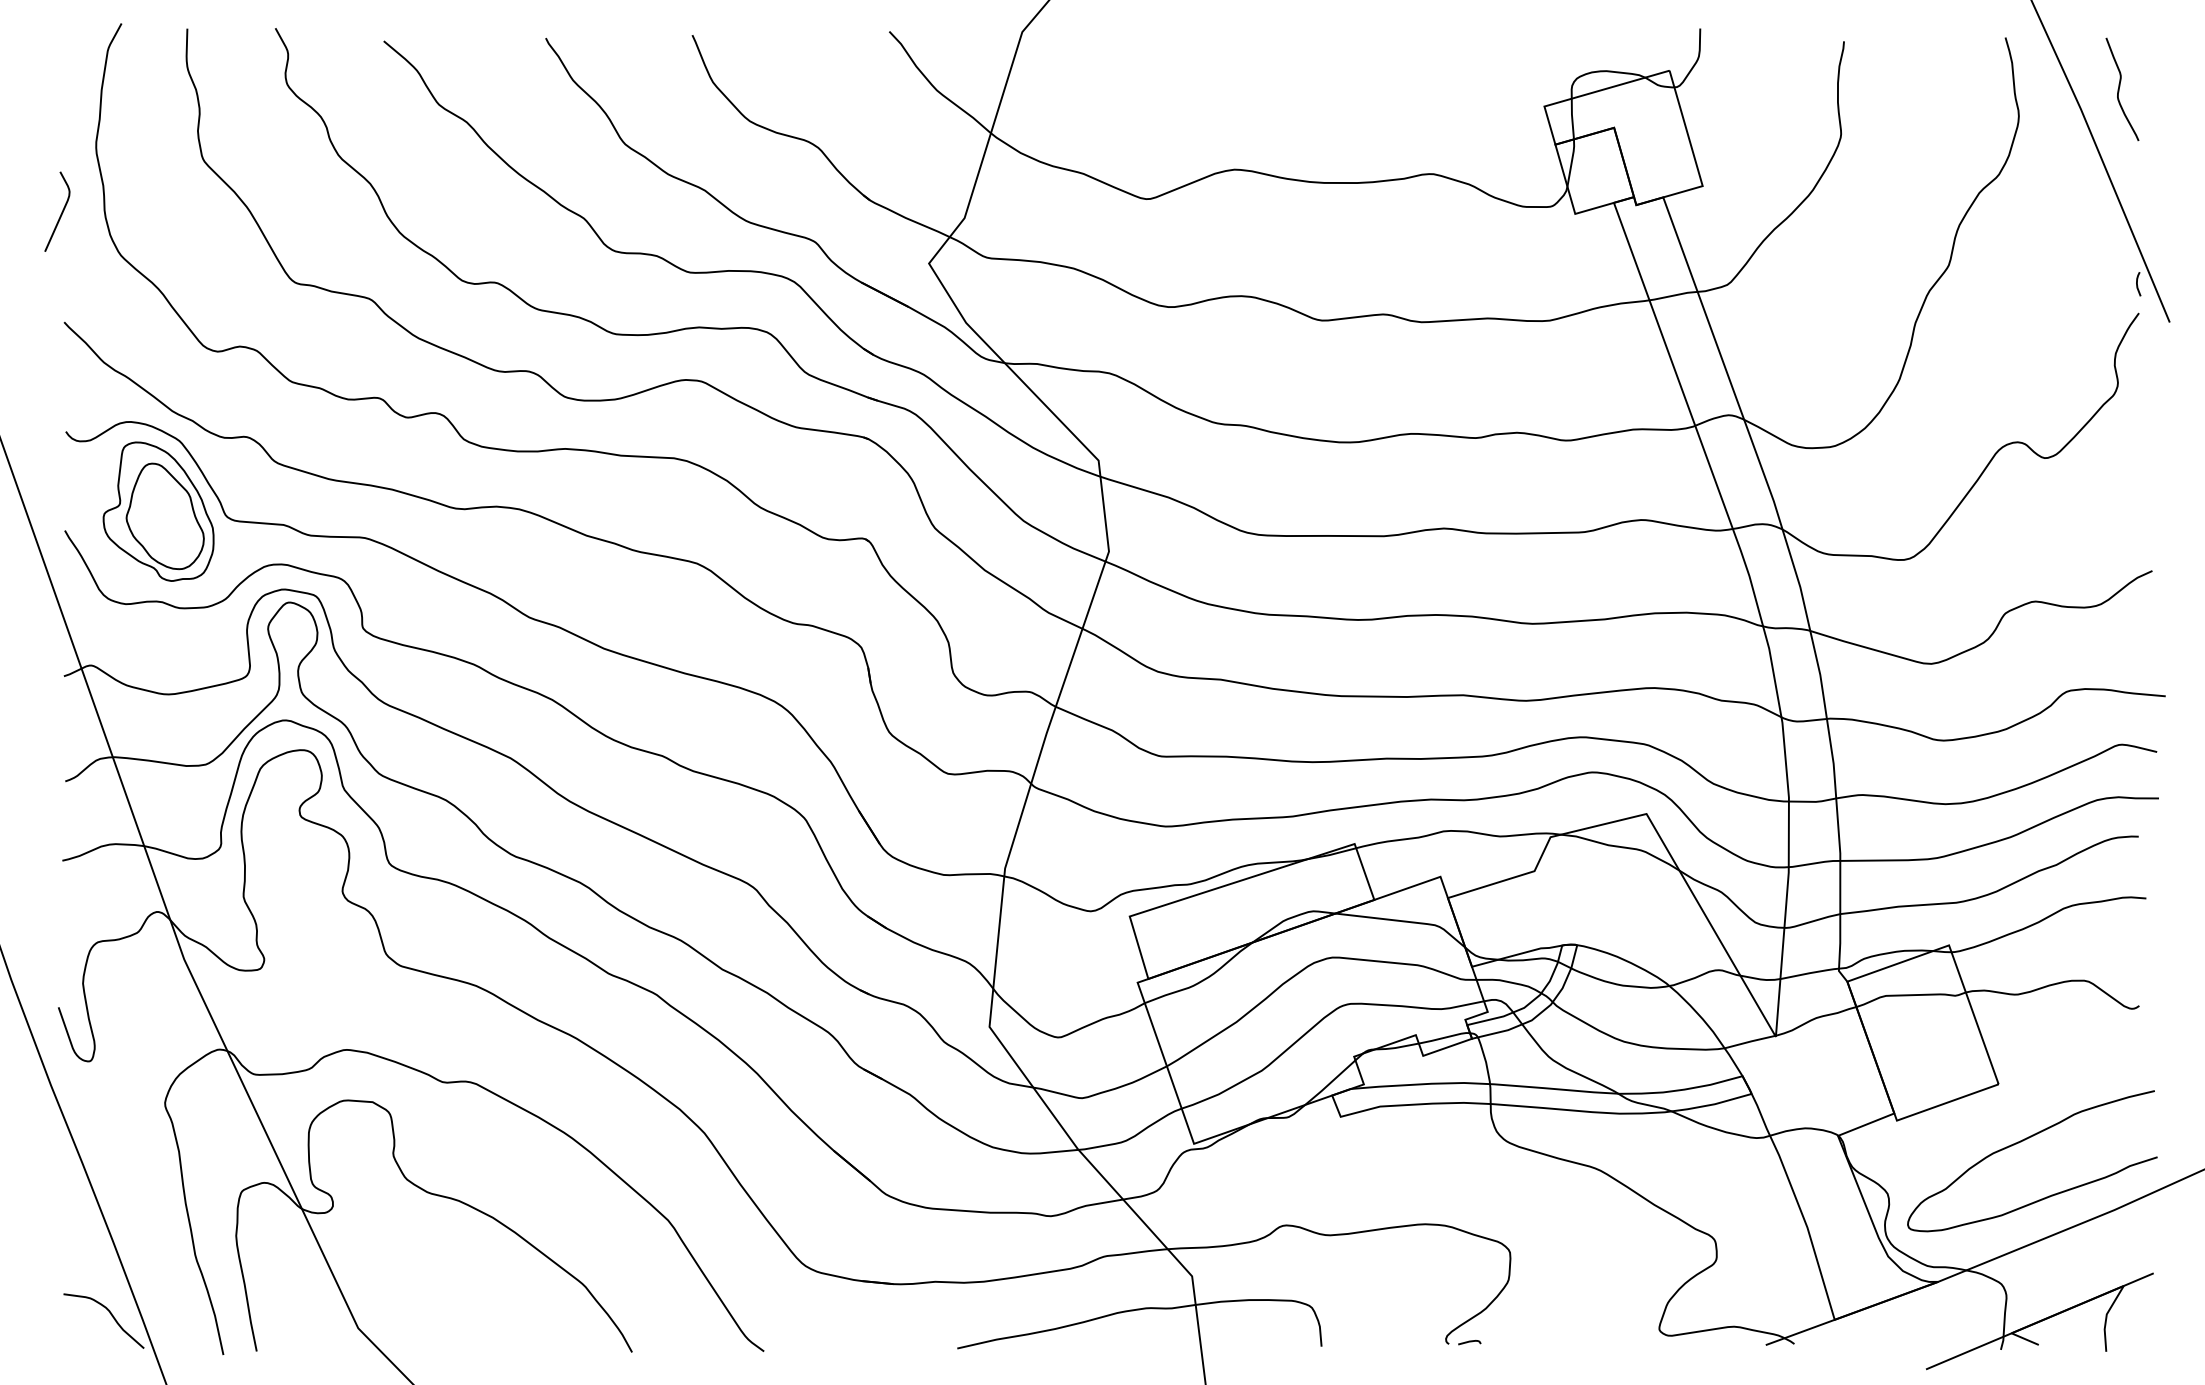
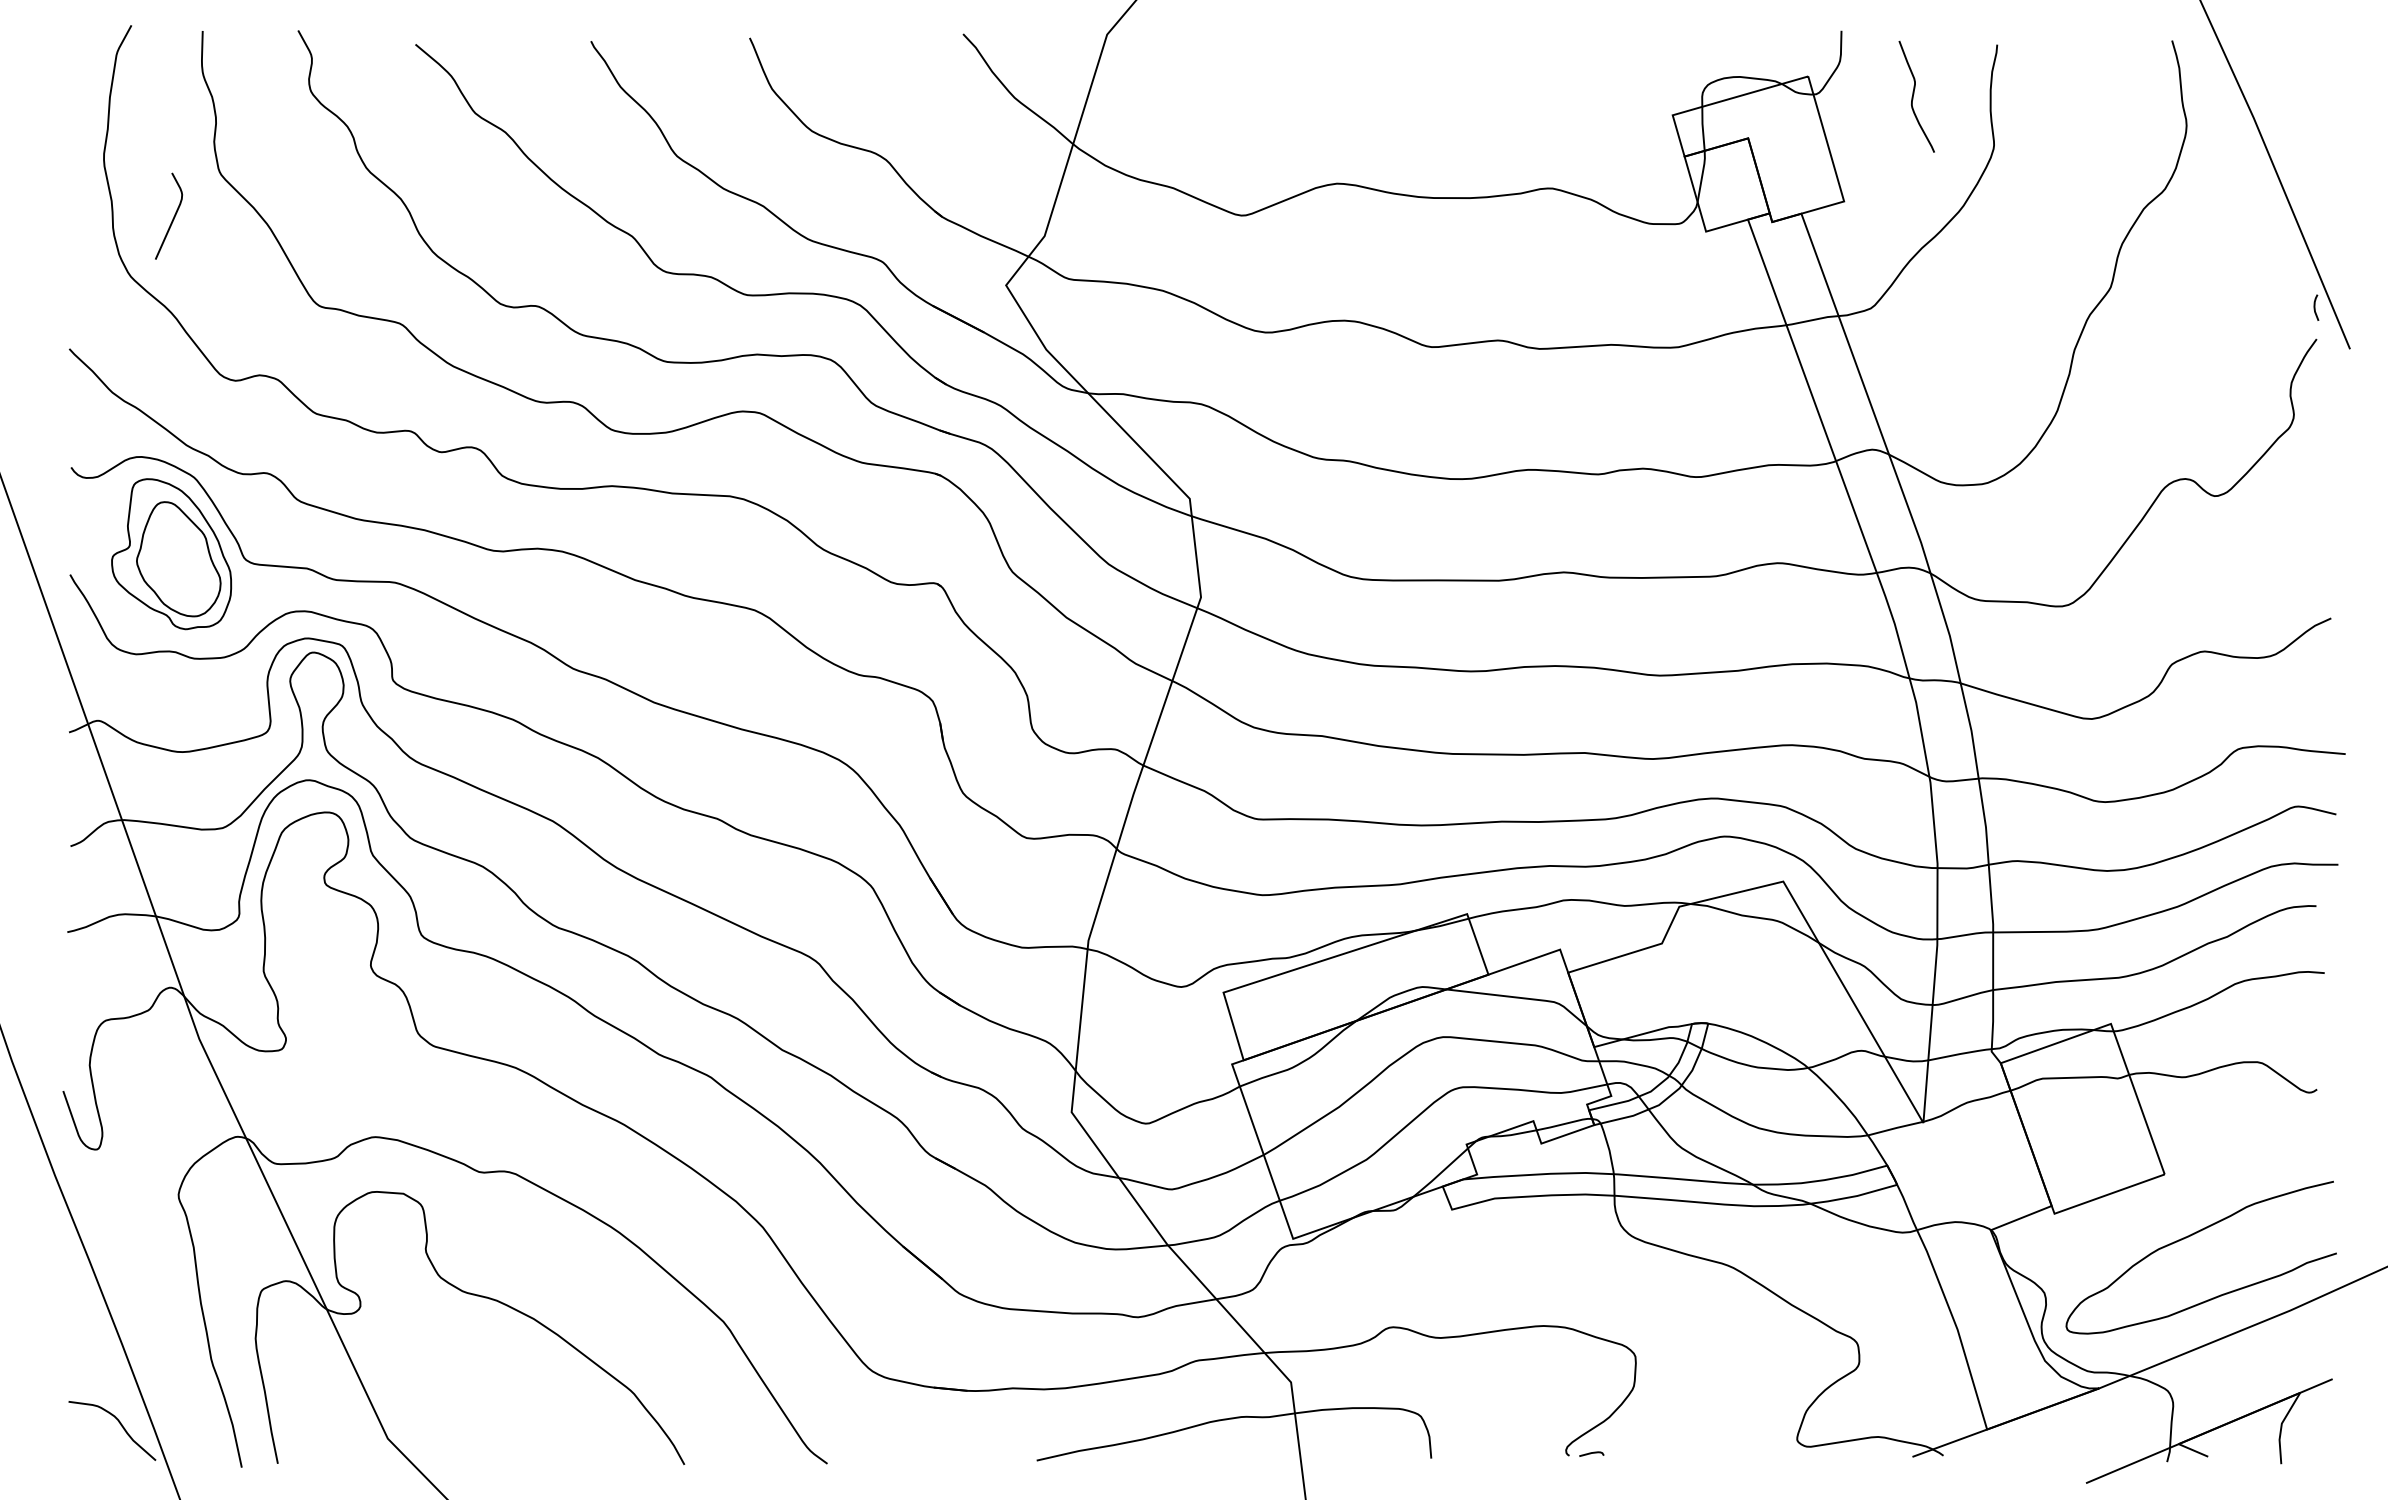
curve: (2120, 87) -> (1914, 94), moved
curve: (60, 213) -> (172, 218), moved

